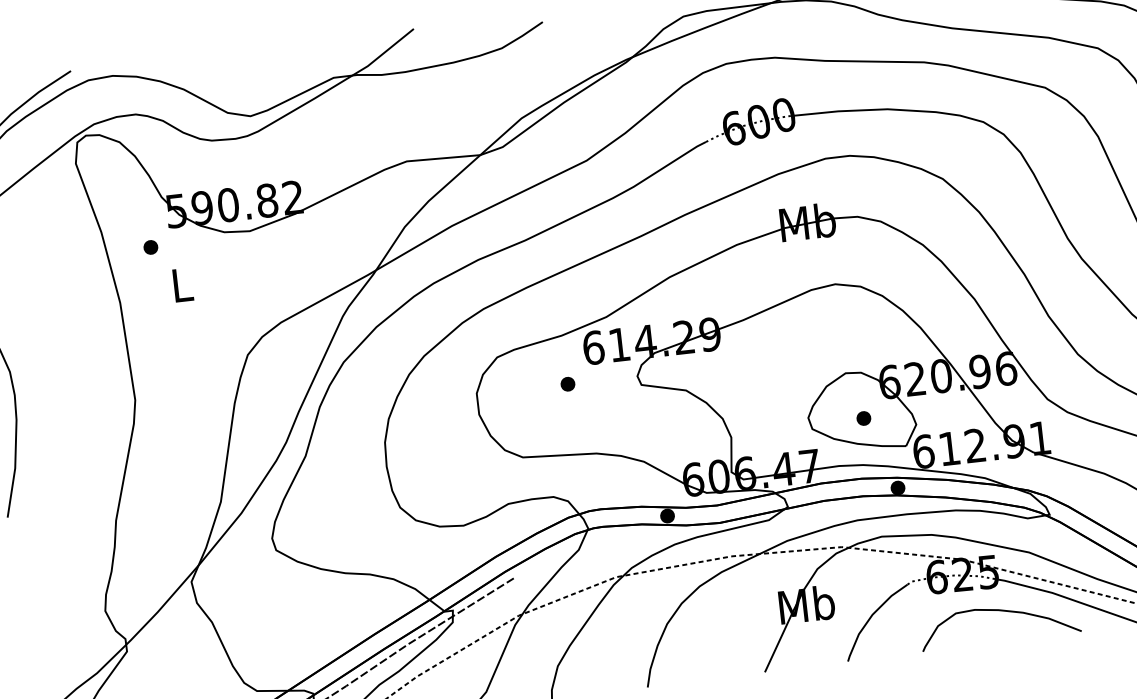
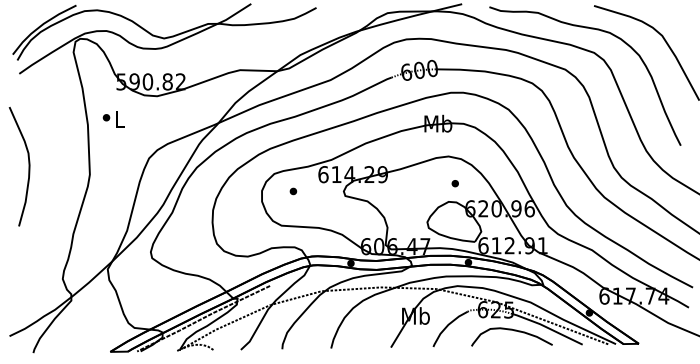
part: (150, 246) -> (106, 117), moved
part: (568, 384) -> (293, 191), moved
part: (862, 418) -> (454, 183), moved

